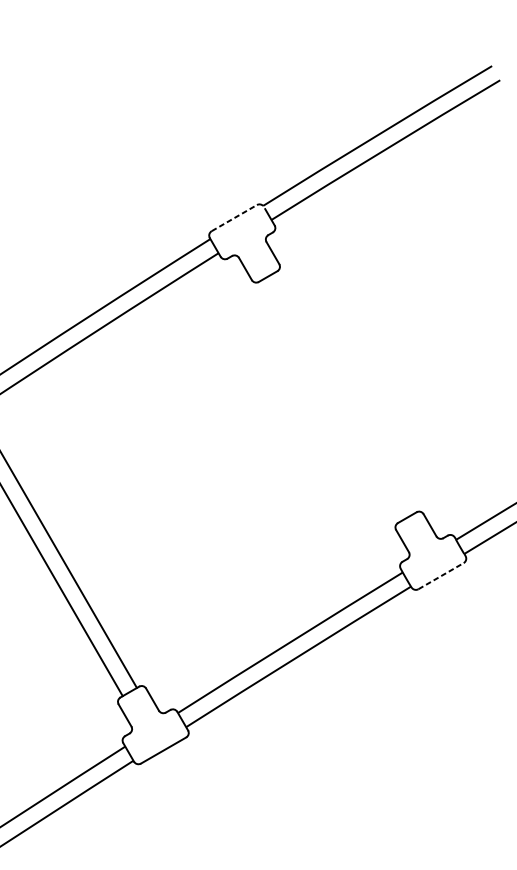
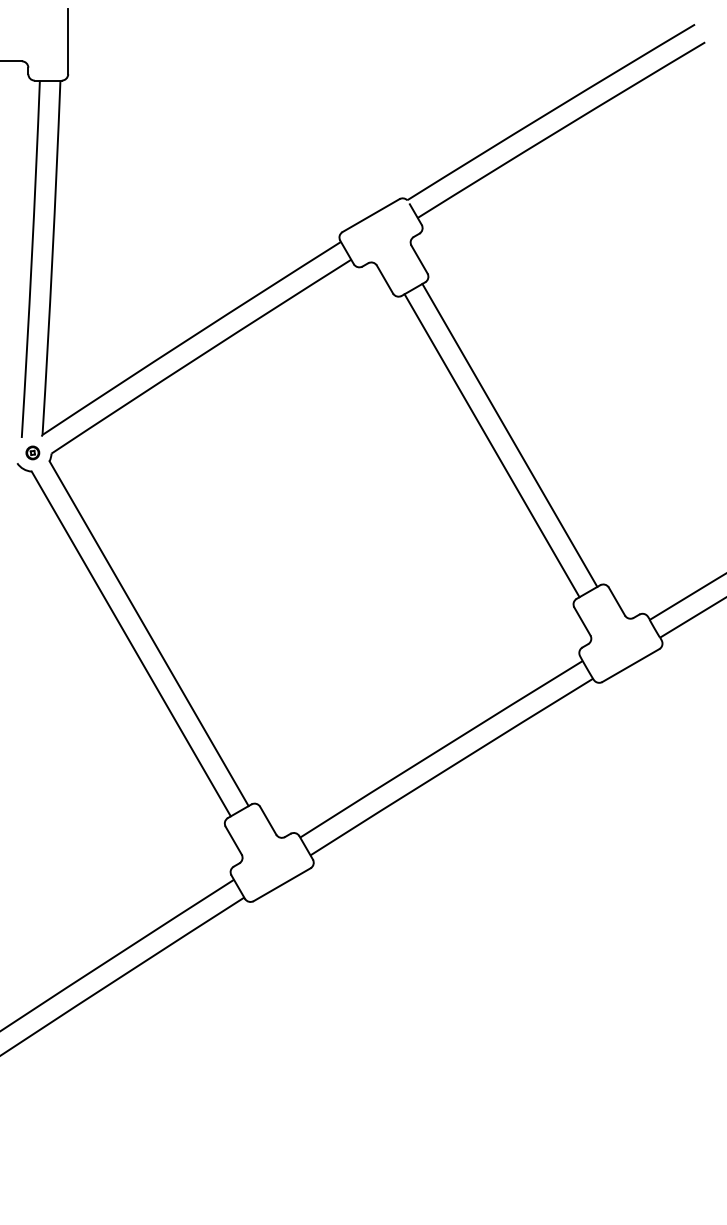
line: (234, 218) -> (371, 215), dashed -> solid
line: (344, 392) -> (509, 434), added
line: (330, 401) -> (491, 445), added
line: (440, 576) -> (630, 665), dashed -> solid

